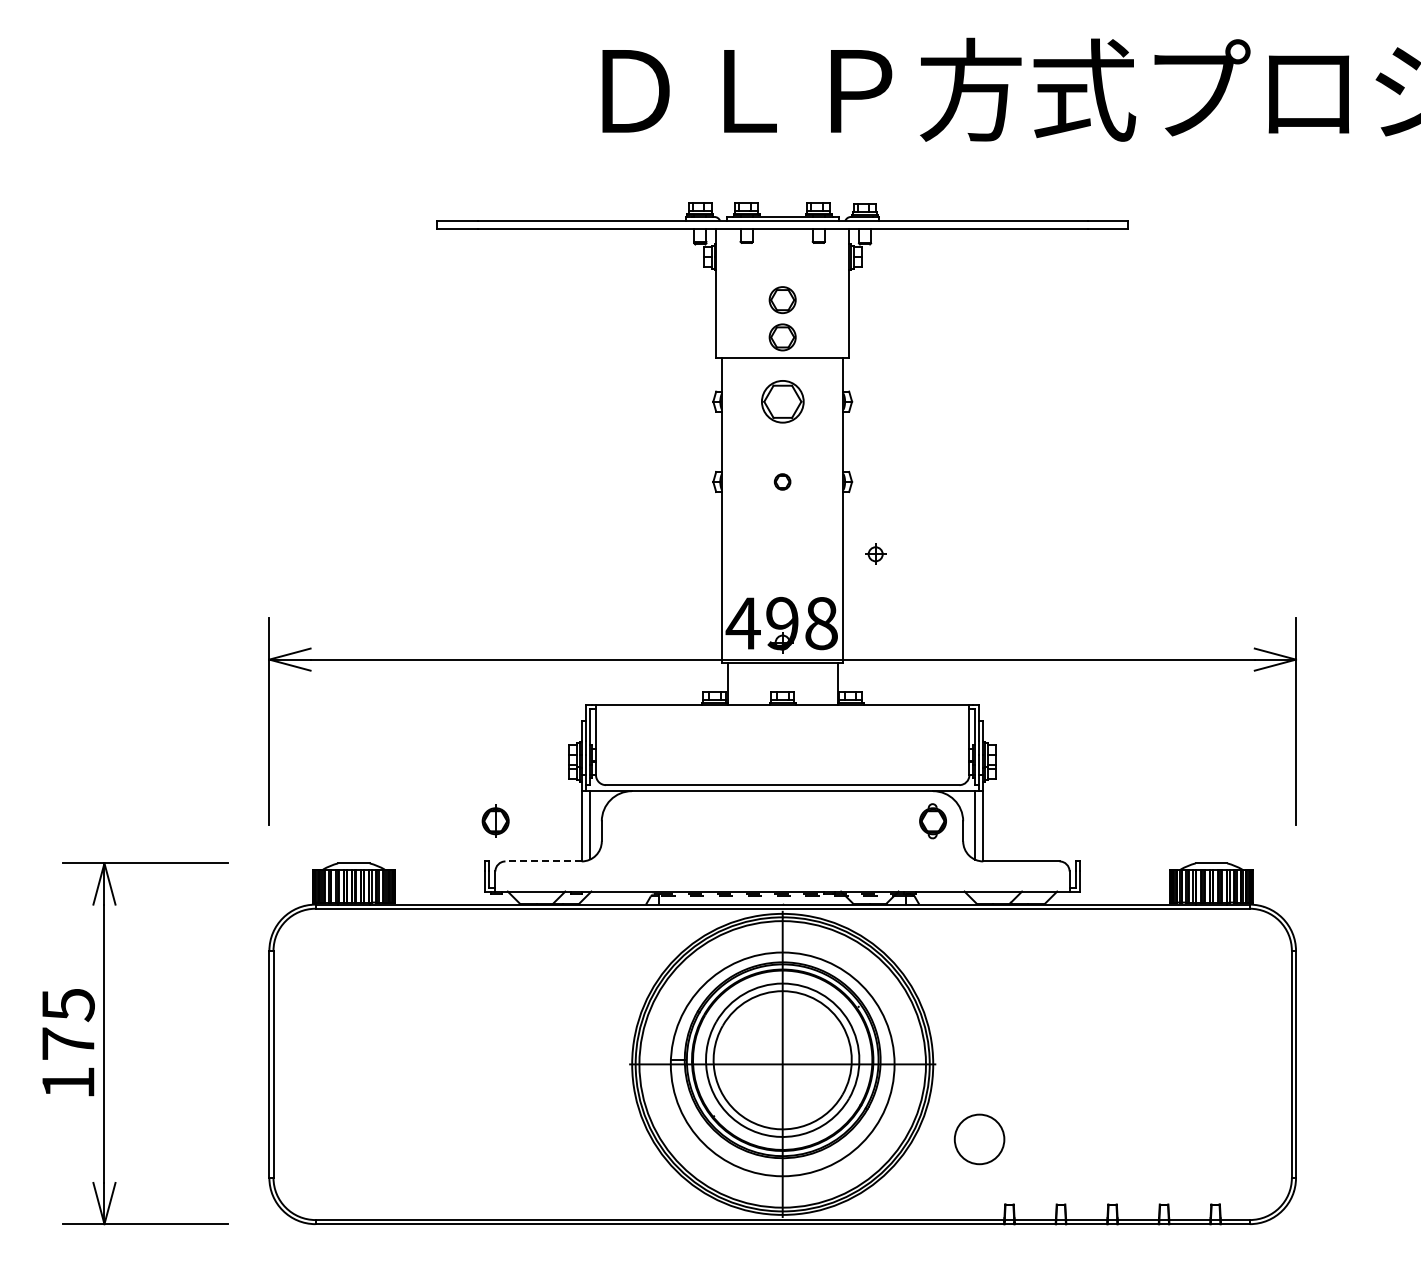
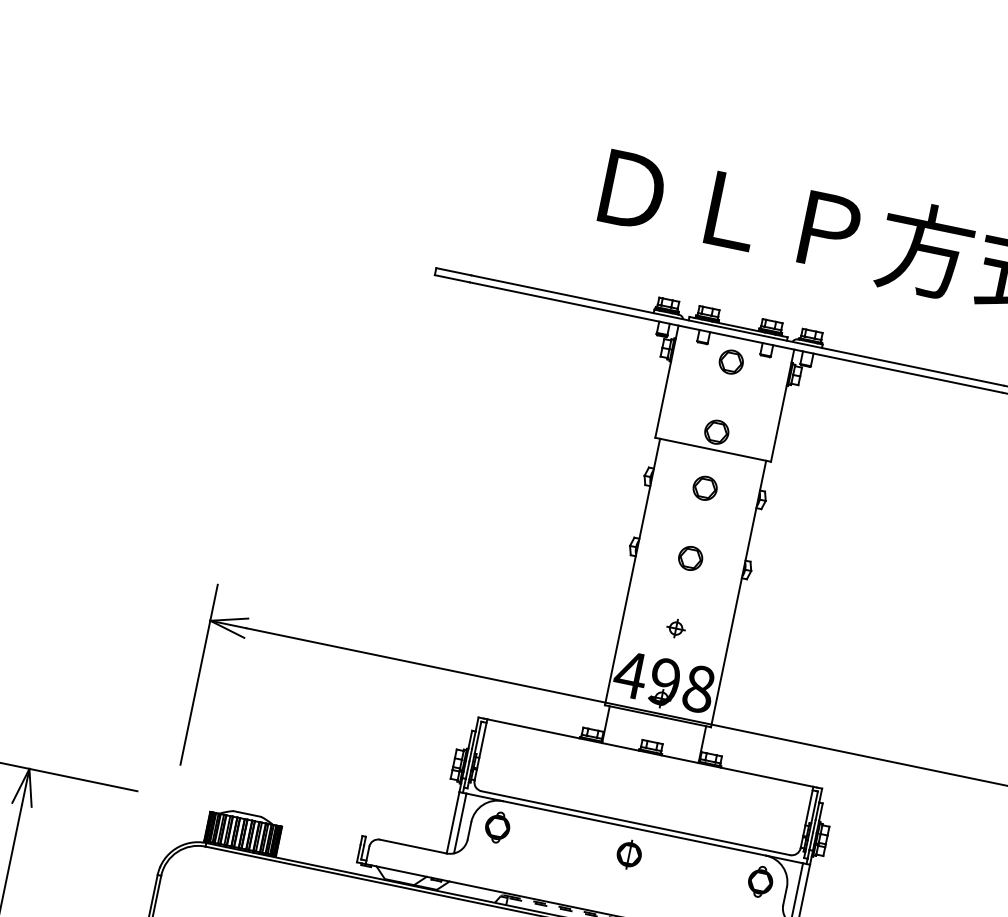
part: (782, 300) -> (731, 362), moved
part: (782, 401) -> (705, 488), size x0.62
part: (782, 481) -> (690, 558), size x1.67
part: (875, 553) -> (676, 627), moved
part: (495, 820) -> (629, 854), moved
part: (631, 821) -> (497, 827), added
line: (543, 861) -> (413, 846), dashed -> solid

